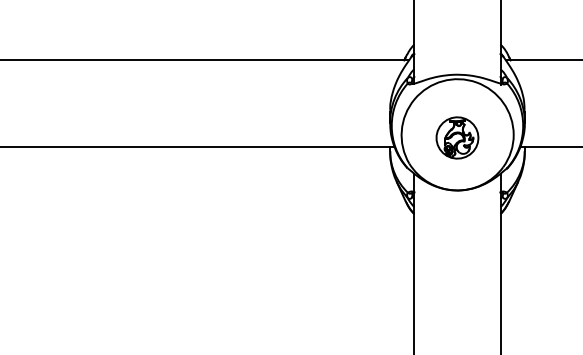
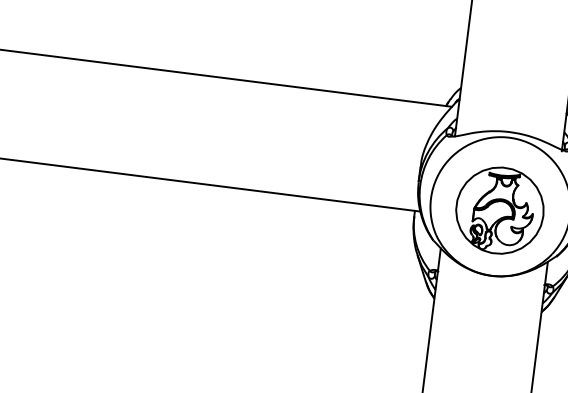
part: (457, 137) -> (500, 210), size x1.67

